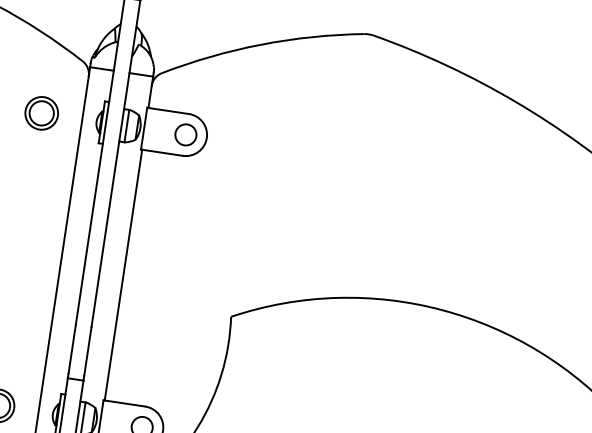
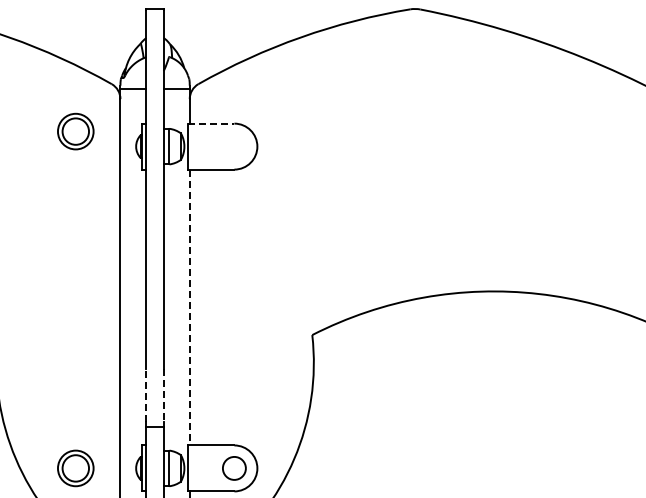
line: (168, 110) -> (211, 123), solid -> dashed
part: (41, 113) -> (75, 131), moved
circle: (186, 134) -> (234, 146), removed
line: (123, 275) -> (189, 307), solid -> dashed
line: (72, 349) -> (146, 395), solid -> dashed
line: (87, 351) -> (163, 395), solid -> dashed

